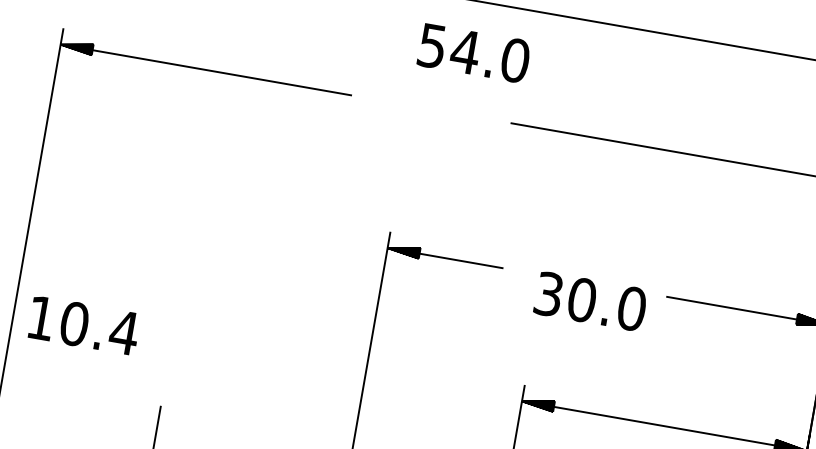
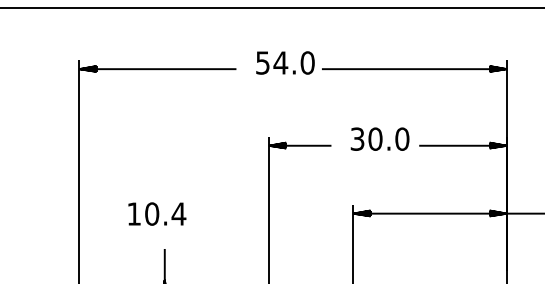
text: (474, 52) -> (285, 62), moved
text: (589, 300) -> (379, 138), moved
text: (84, 324) -> (157, 213), moved

